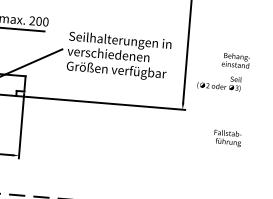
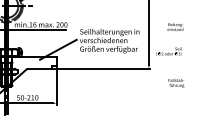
text: (236, 59) -> (175, 26), moved

